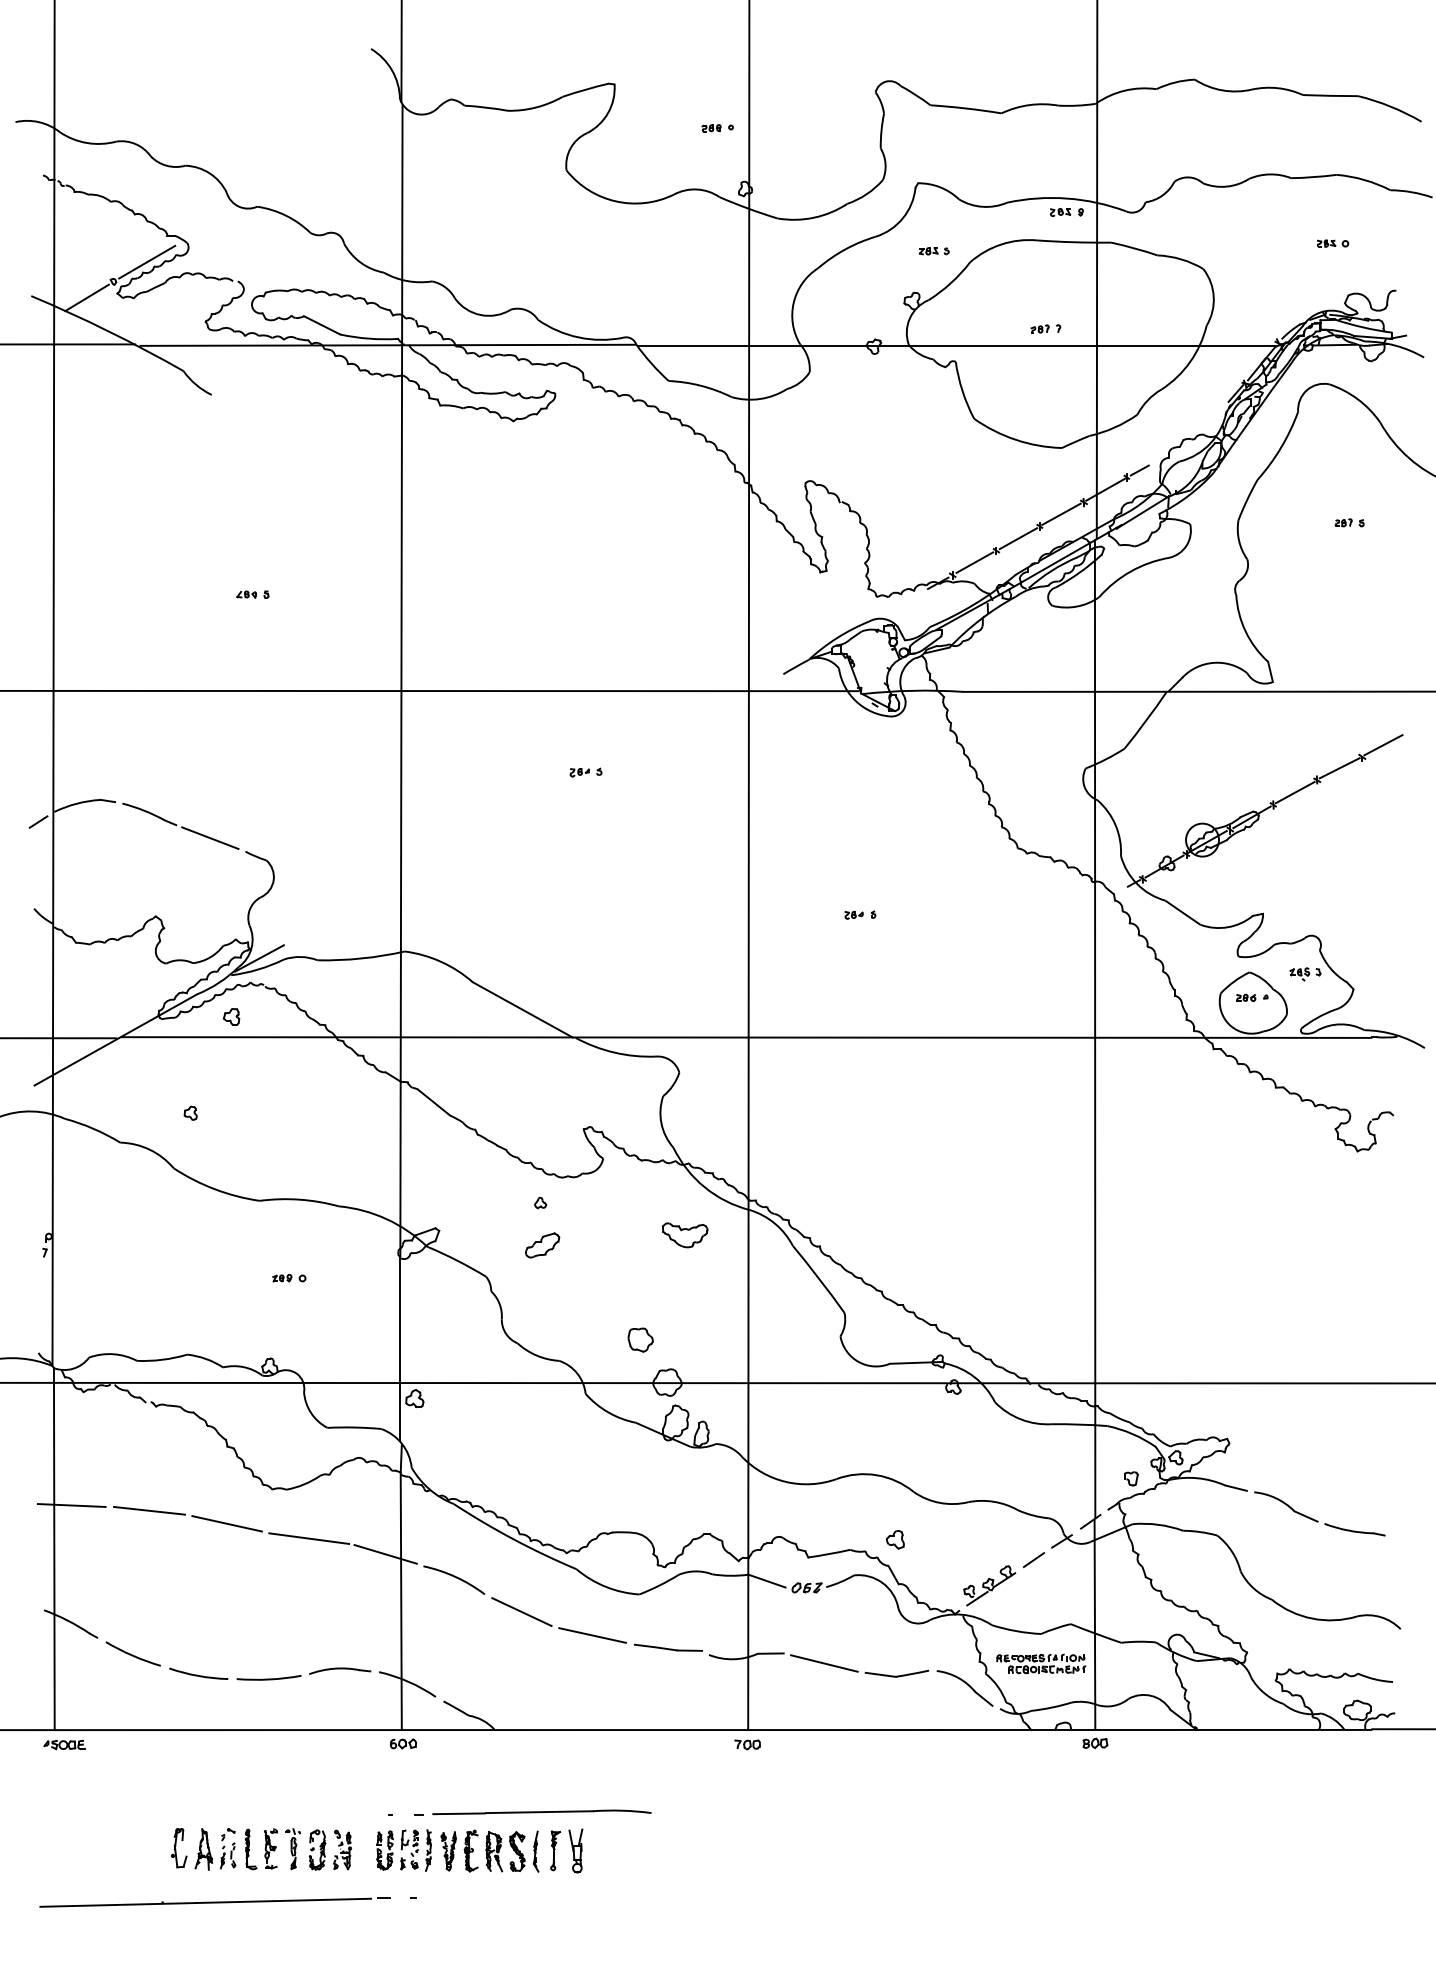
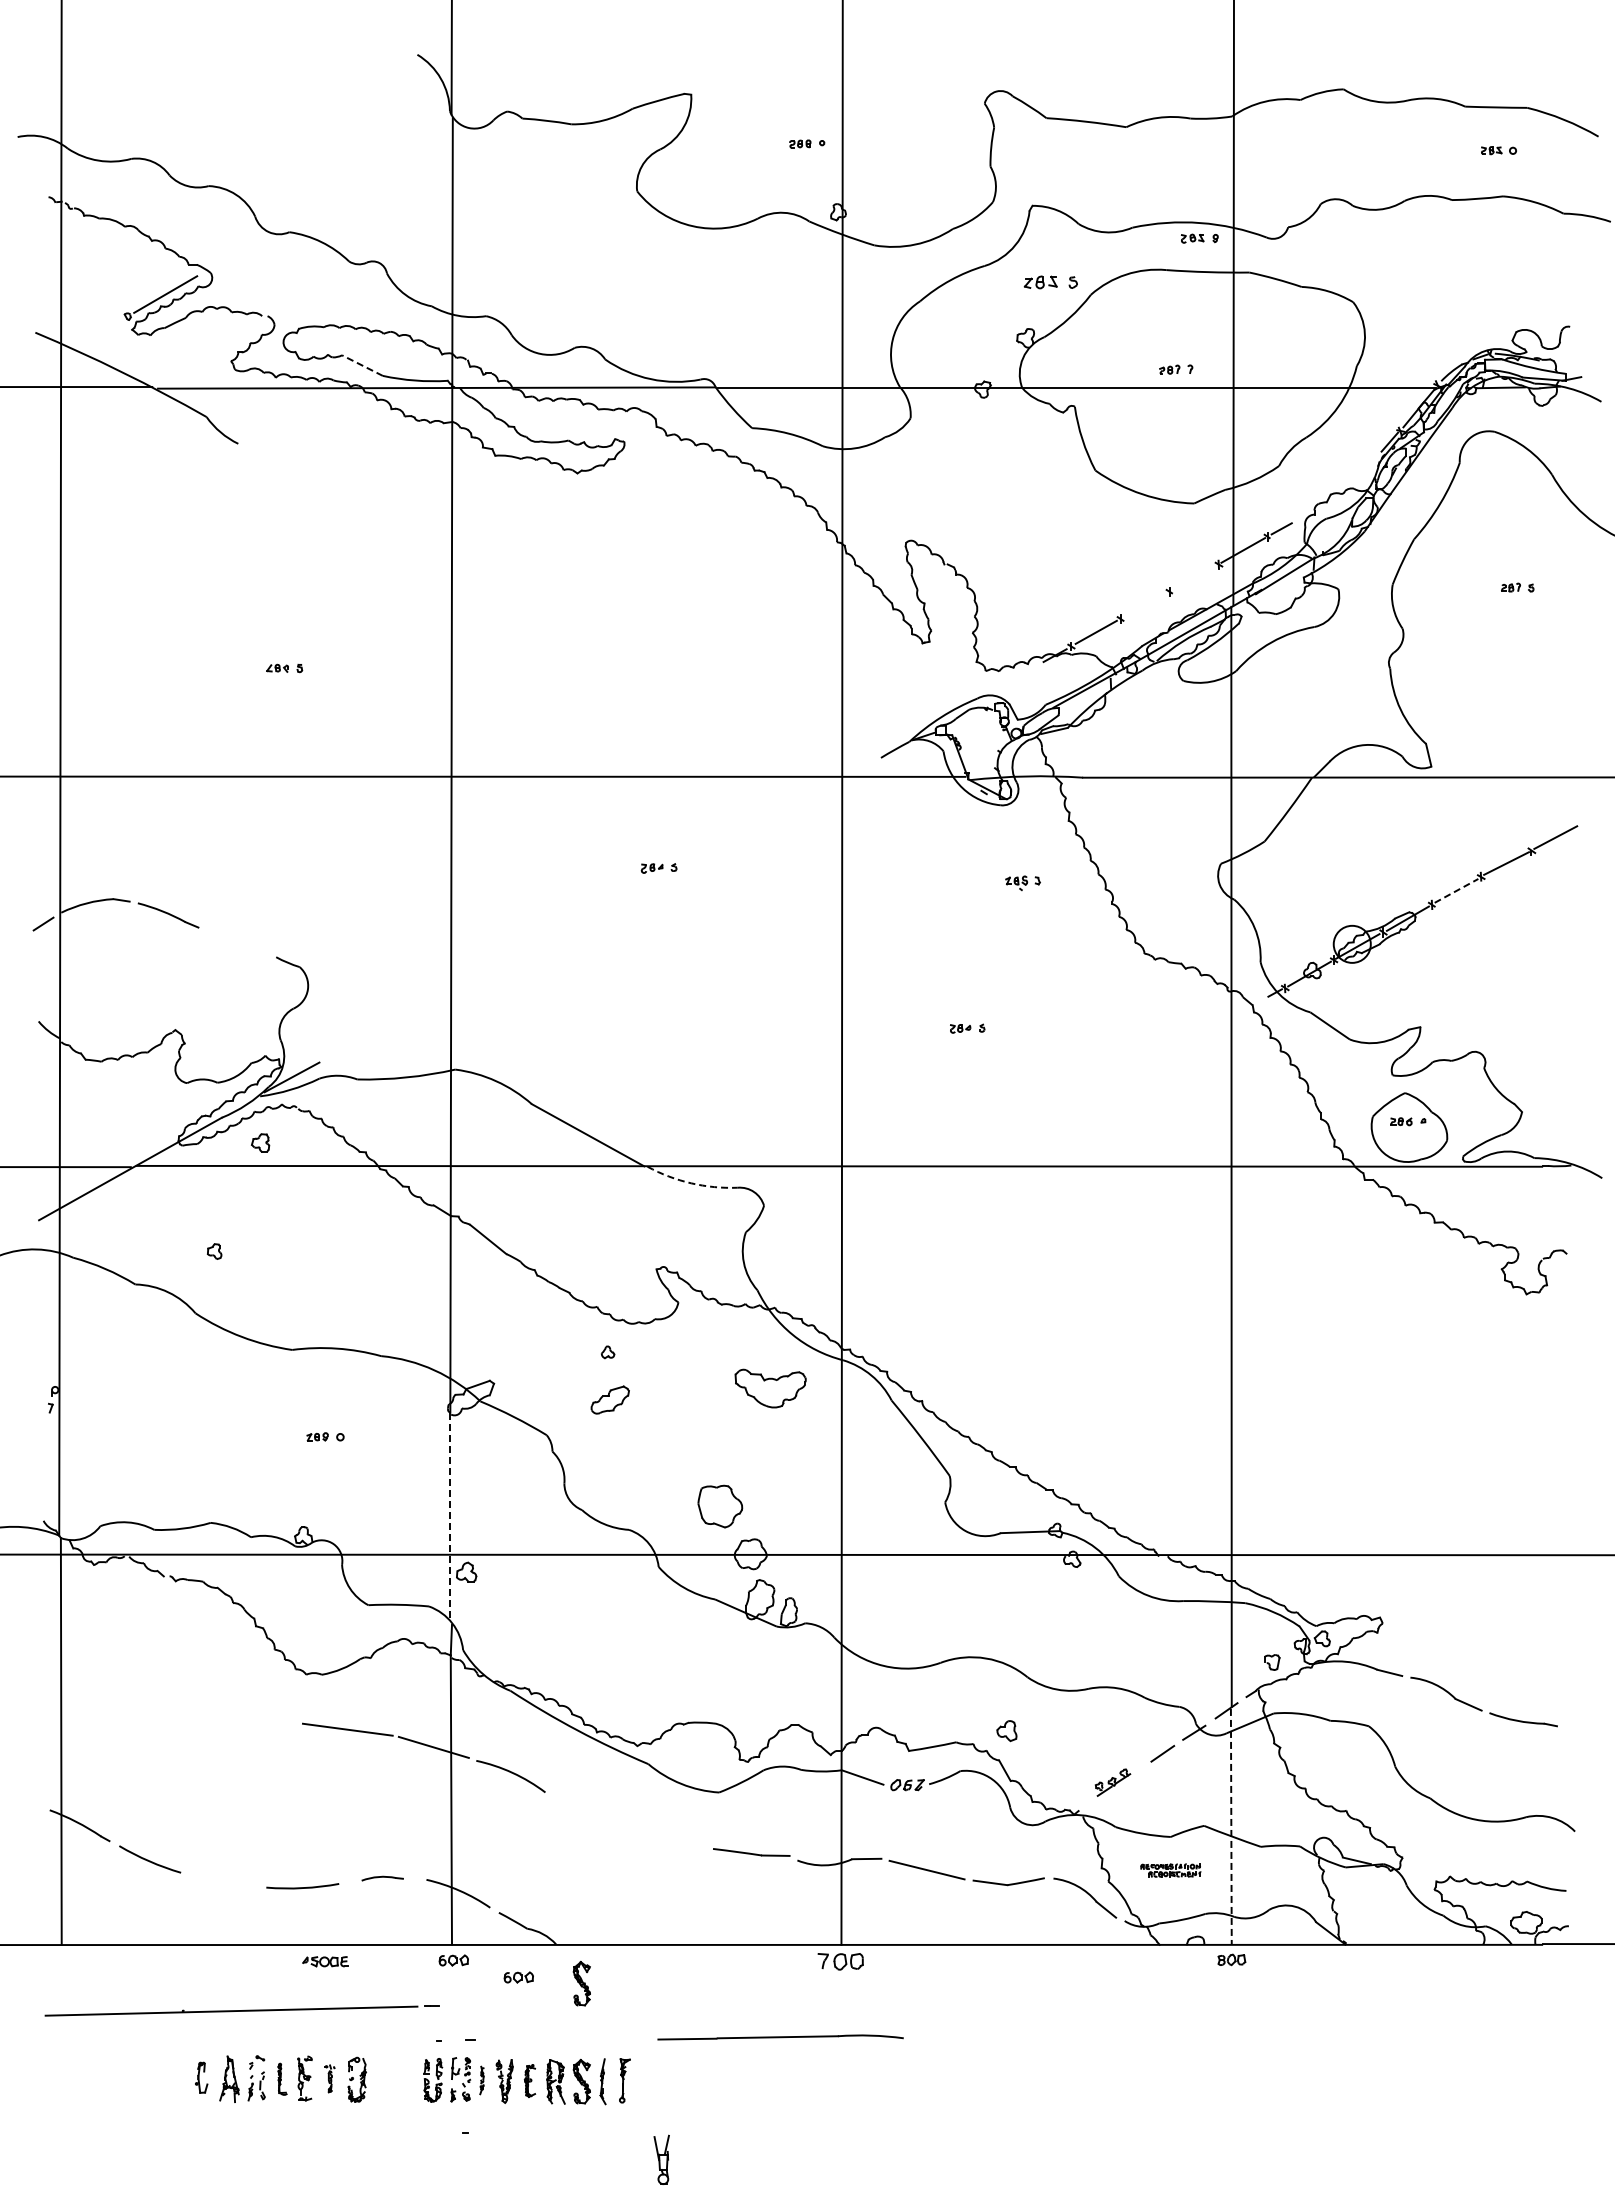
part: (1332, 243) -> (1498, 150), moved
part: (934, 250) -> (1050, 281), size x1.6
line: (86, 297) -> (97, 334), removed
line: (322, 325) -> (362, 365), solid -> dashed
line: (1061, 513) -> (1193, 577), removed
line: (1018, 538) -> (1145, 605), removed
line: (1295, 792) -> (1456, 890), solid -> dashed
line: (210, 838) -> (236, 942), removed
part: (1305, 974) -> (1022, 883), moved
arc: (614, 1052) -> (691, 1183), solid -> dashed
part: (685, 1235) -> (770, 1388), size x1.4
part: (640, 1340) -> (720, 1506), size x1.6
line: (400, 1348) -> (450, 1516), solid -> dashed
line: (71, 1505) -> (80, 1692), removed
line: (149, 1510) -> (168, 1698), removed
line: (227, 1523) -> (255, 1712), removed
part: (989, 1585) -> (1112, 1782), size x0.6
line: (1095, 1624) -> (1231, 1826), solid -> dashed
part: (558, 1627) -> (628, 1829), removed
part: (1040, 1663) -> (1170, 1870), size x0.6
part: (340, 1670) -> (382, 1878), size x0.6
arc: (198, 1675) -> (223, 1883), removed
part: (64, 1744) -> (325, 1961), moved
part: (747, 1744) -> (840, 1961), size x1.6
part: (460, 1759) -> (518, 1977), added
part: (516, 1764) -> (581, 1983), added
part: (541, 1812) -> (780, 2037), moved
part: (179, 1847) -> (201, 2077), size x0.7
part: (292, 1848) -> (329, 2078), size x0.6
part: (251, 1849) -> (282, 2079), size x0.7
part: (341, 1849) -> (384, 2079), removed
part: (428, 1850) -> (481, 2080), size x0.6
part: (470, 1850) -> (529, 2080), size x0.7
part: (575, 1850) -> (661, 2159), moved
part: (214, 1902) -> (241, 2010), moved

